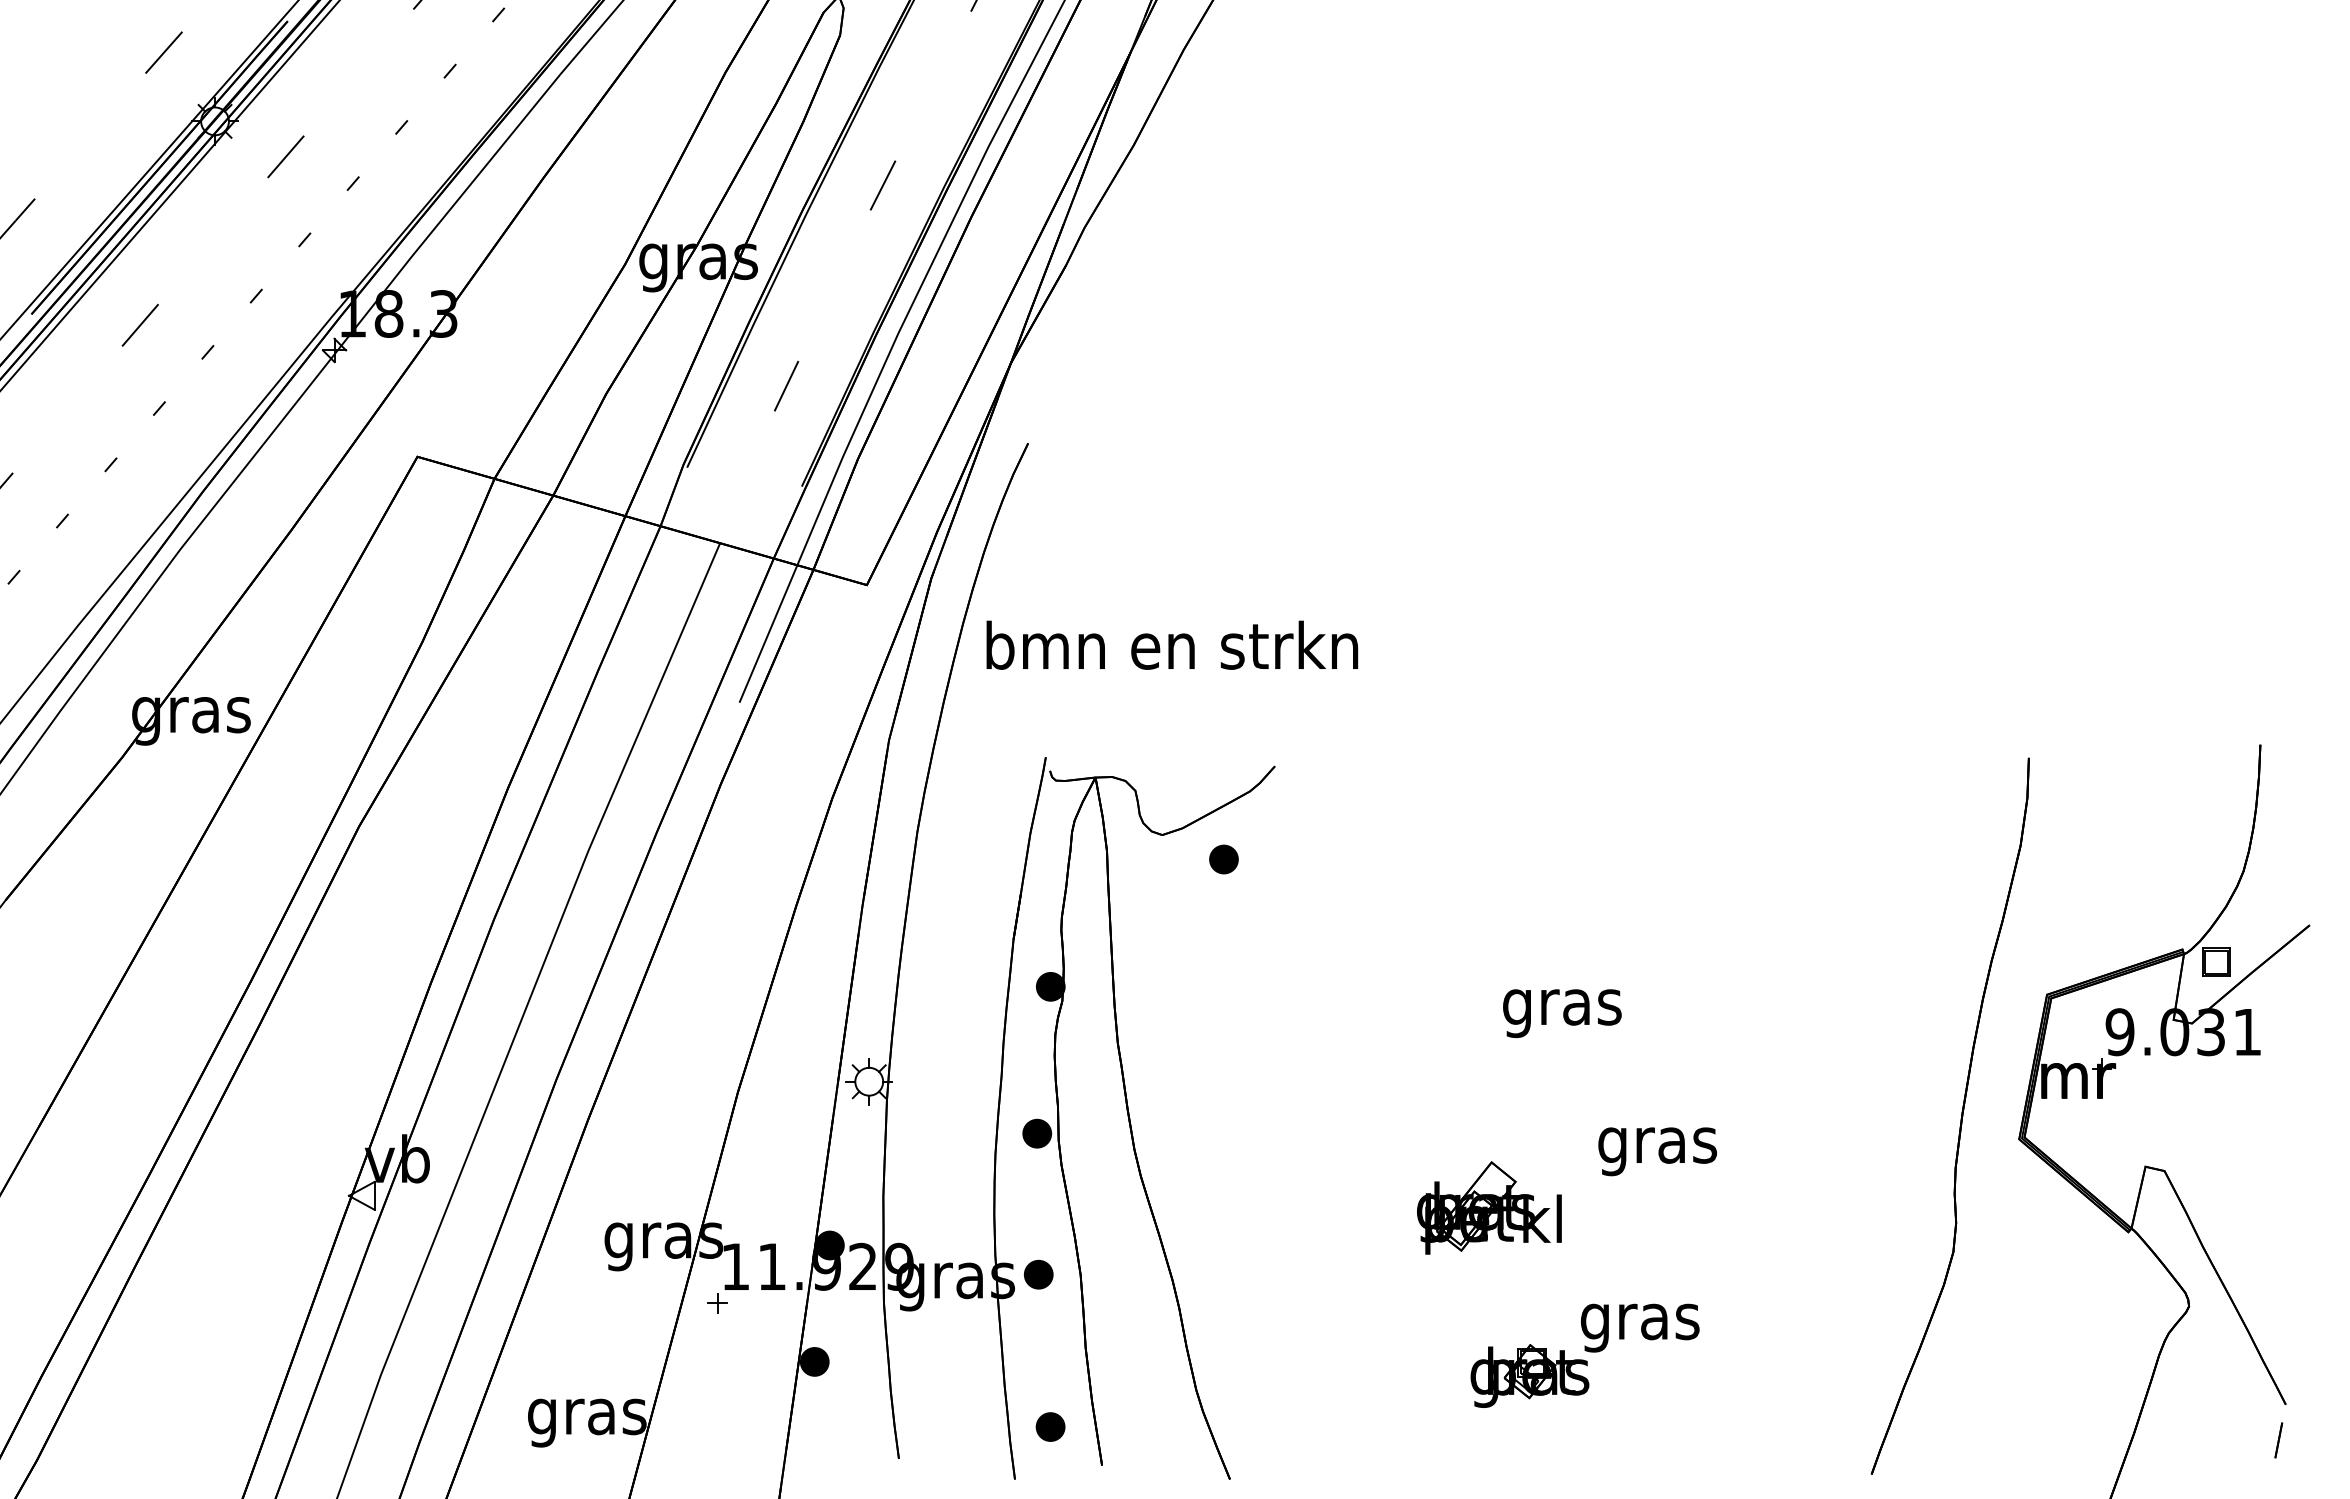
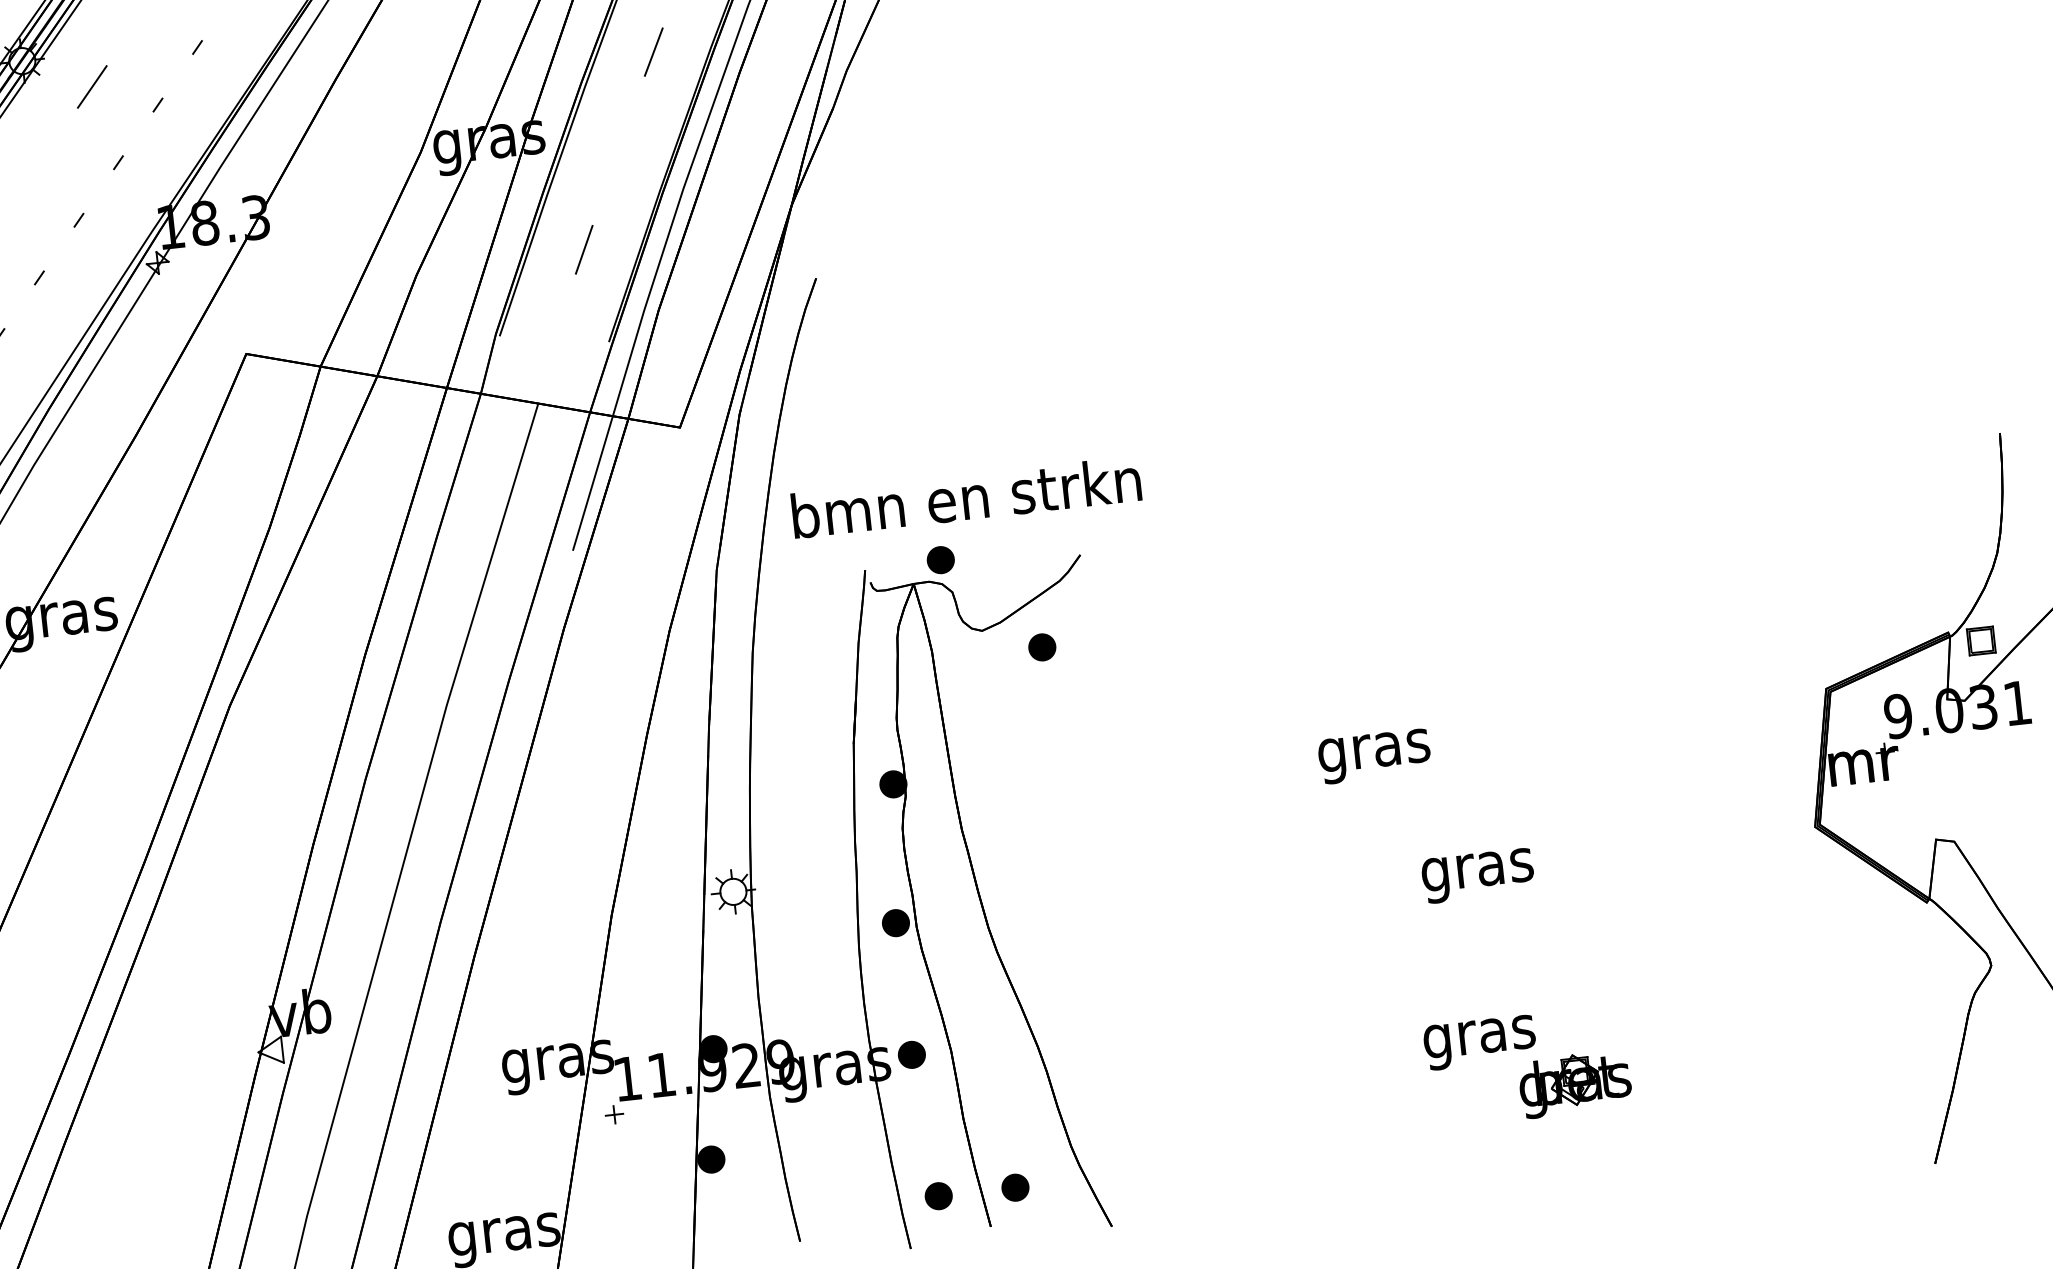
text: (1172, 644) -> (966, 496), moved
part: (1126, 755) -> (940, 560), added
part: (1960, 1118) -> (1758, 813), removed
part: (1489, 1207) -> (1326, 945), removed
part: (1529, 1375) -> (1574, 1083), moved
part: (1132, 1426) -> (1015, 1187), added

